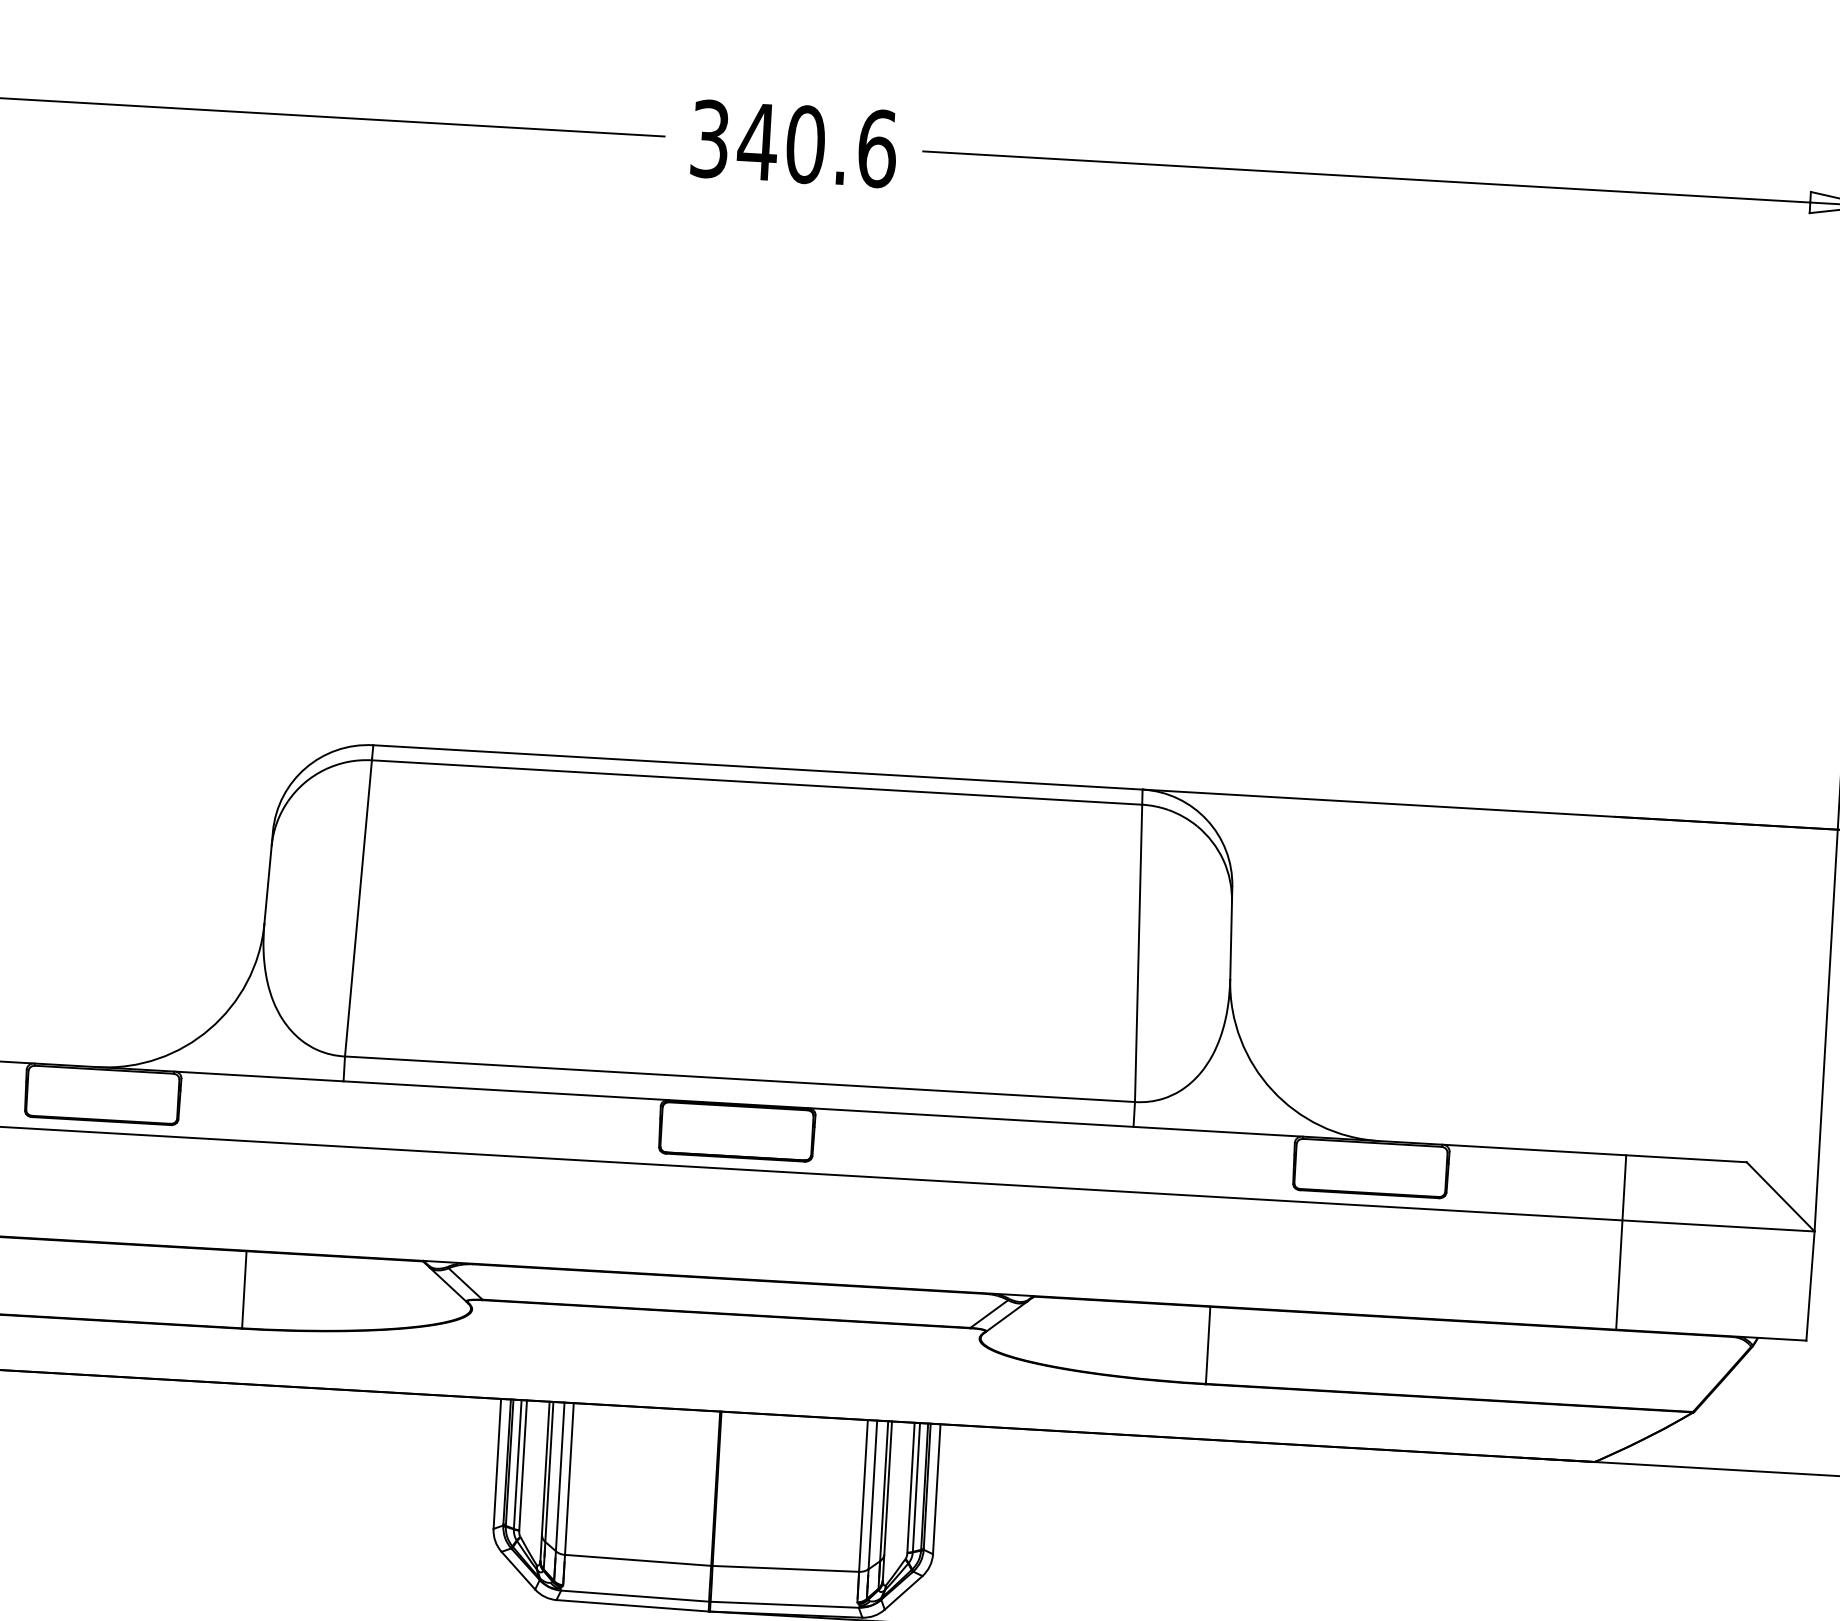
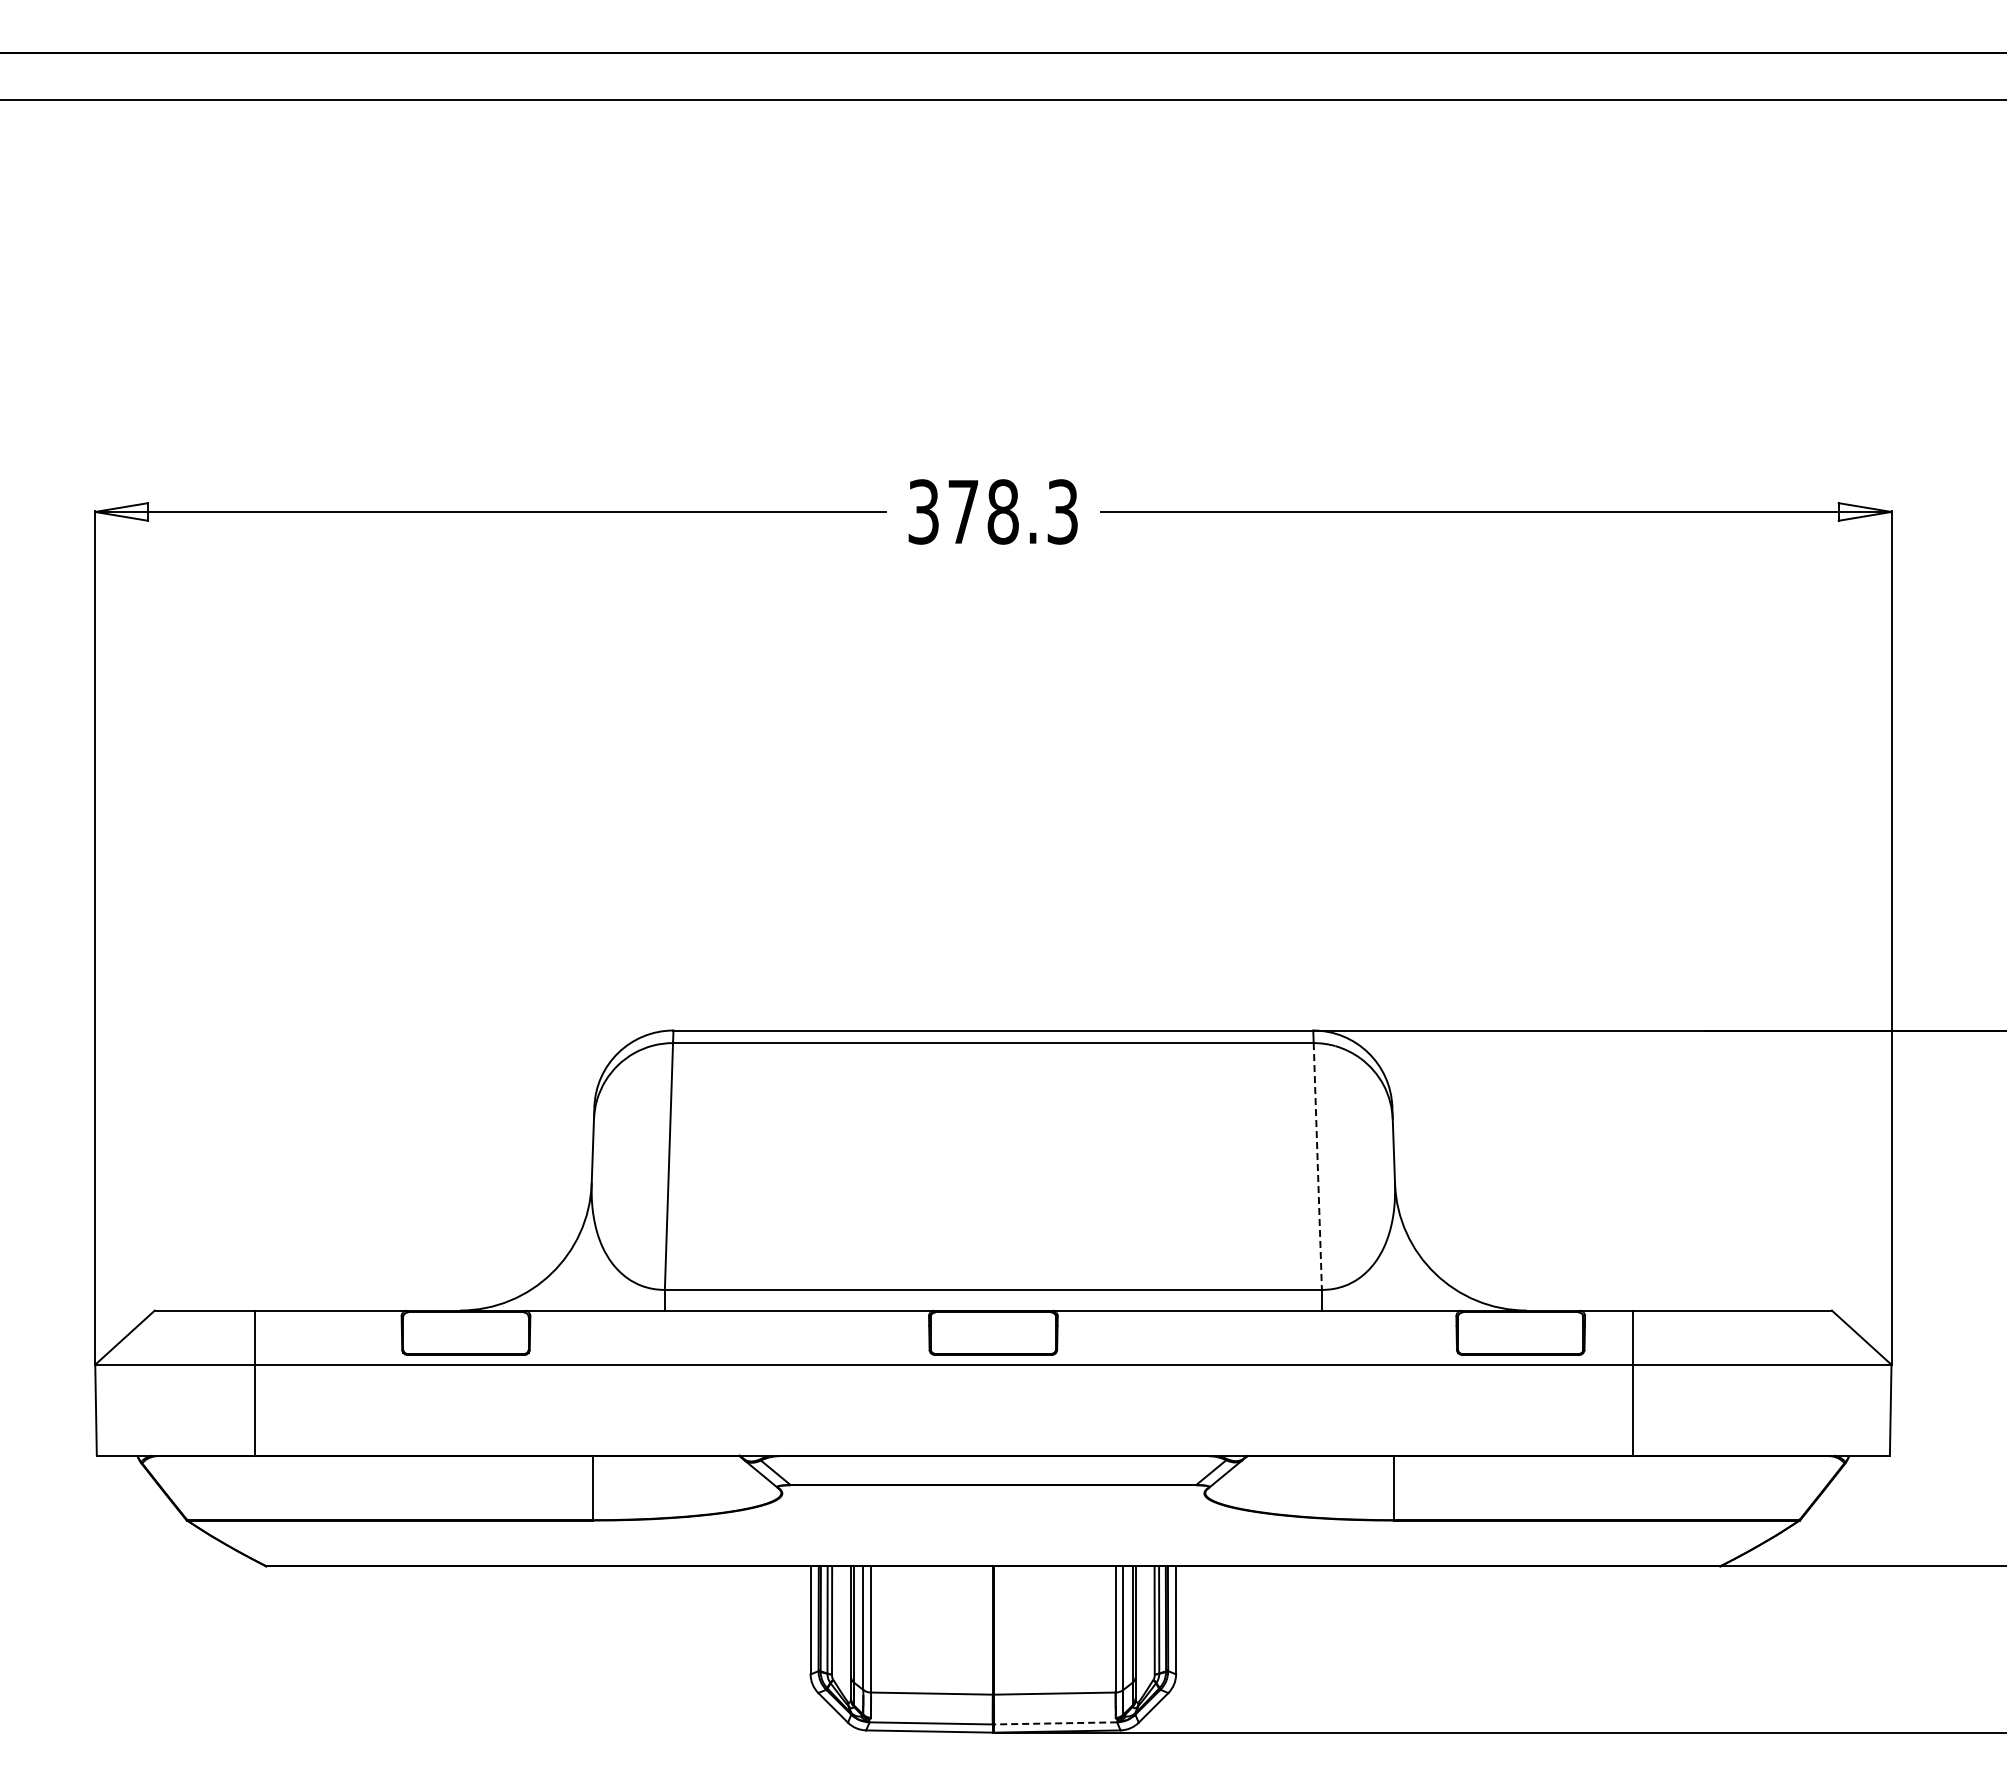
text: (816, 144) -> (1012, 511), 340.6 -> 378.3
line: (1138, 953) -> (1317, 1166), solid -> dashed
line: (1621, 1241) -> (1632, 1382), moved
line: (784, 1604) -> (1055, 1723), solid -> dashed

